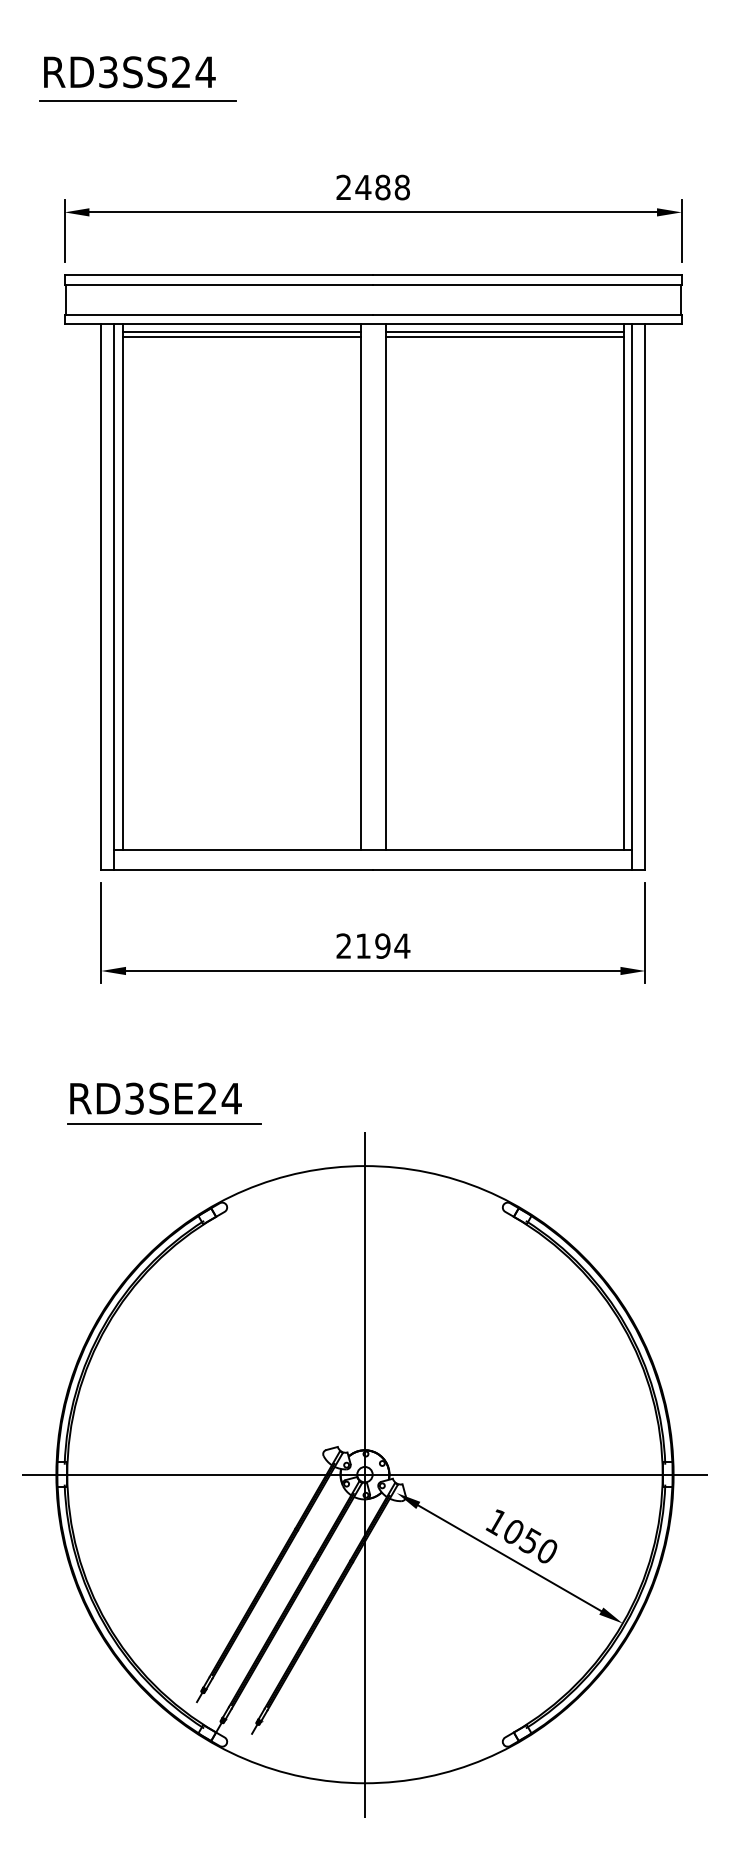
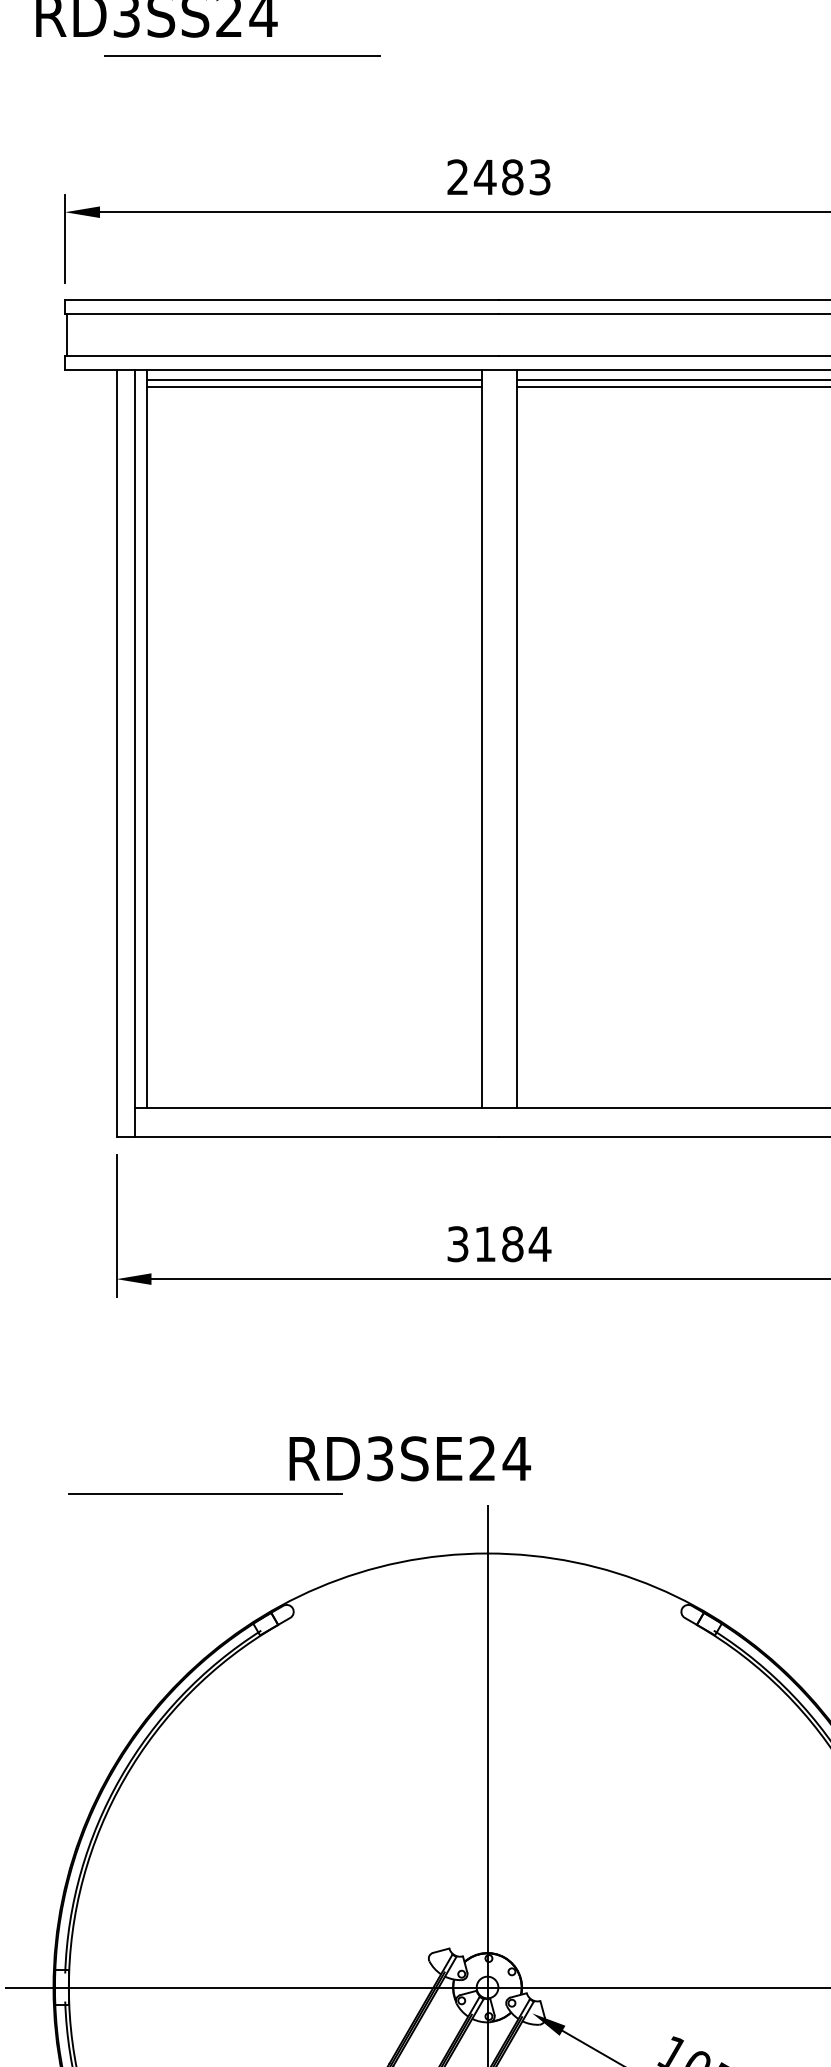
line: (137, 100) -> (242, 54), moved
text: (401, 187) -> (538, 177), 2488 -> 2483
text: (363, 945) -> (485, 1243), 2194 -> 3184
text: (155, 1098) -> (409, 1458), moved

